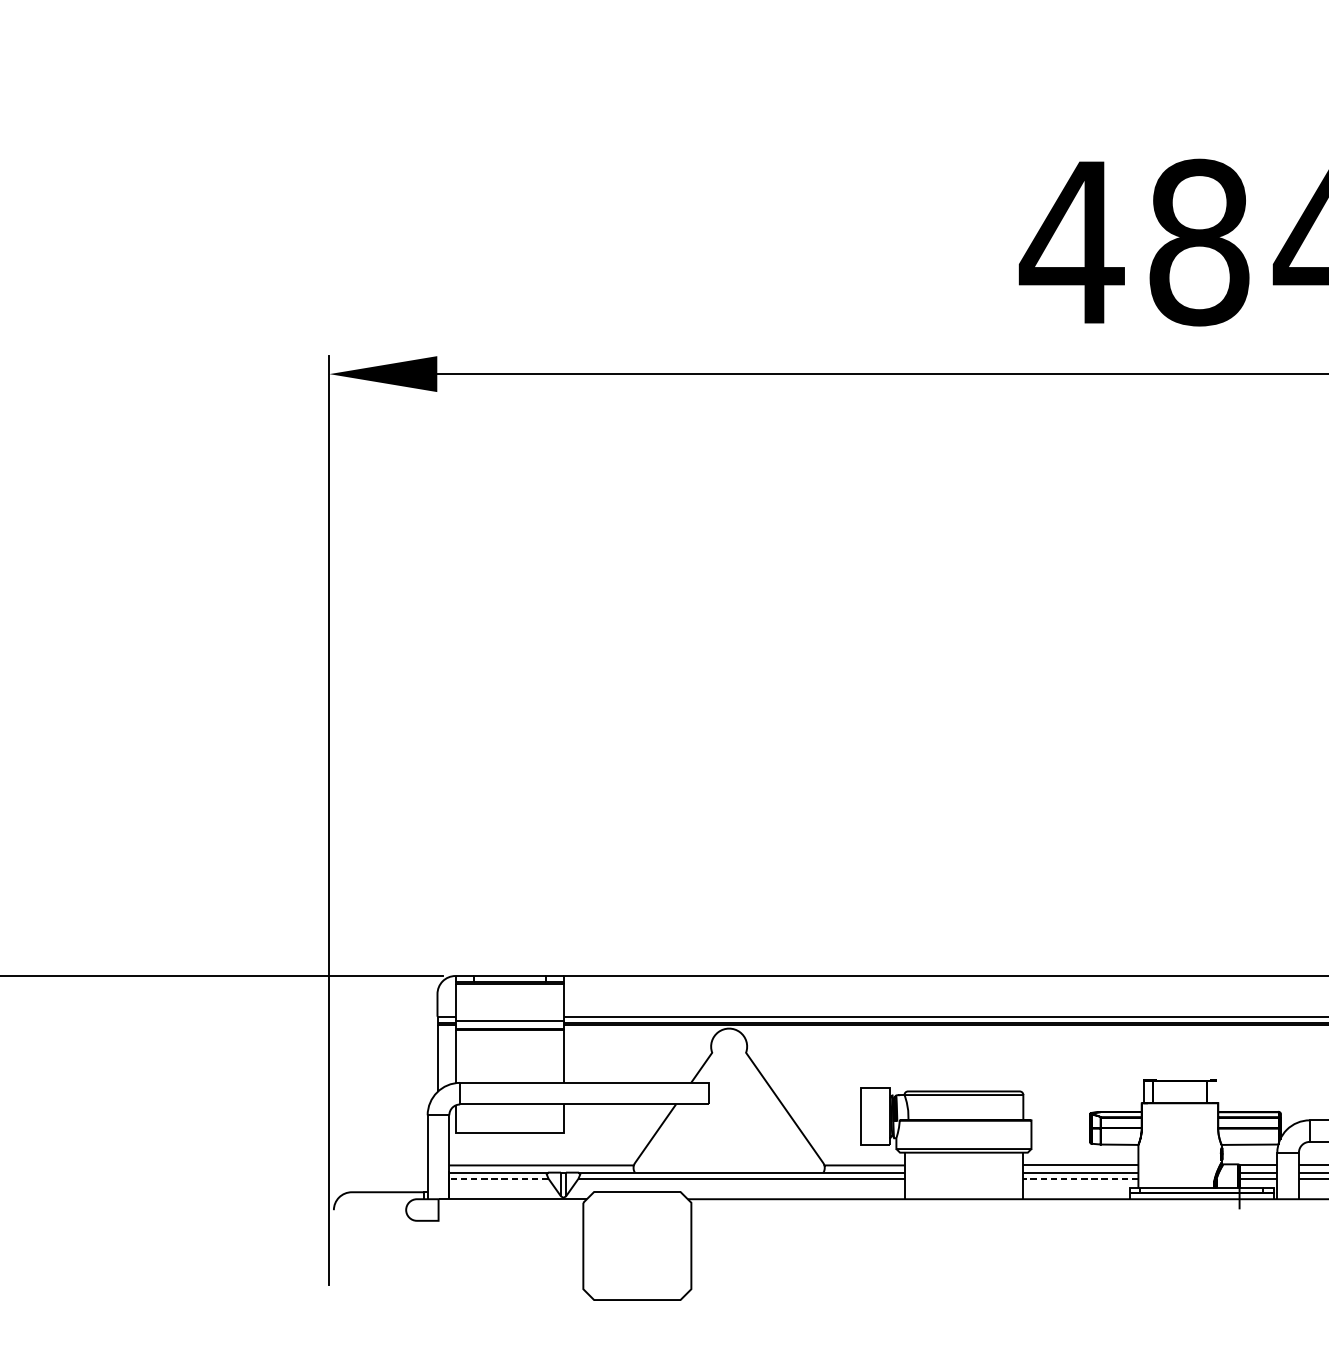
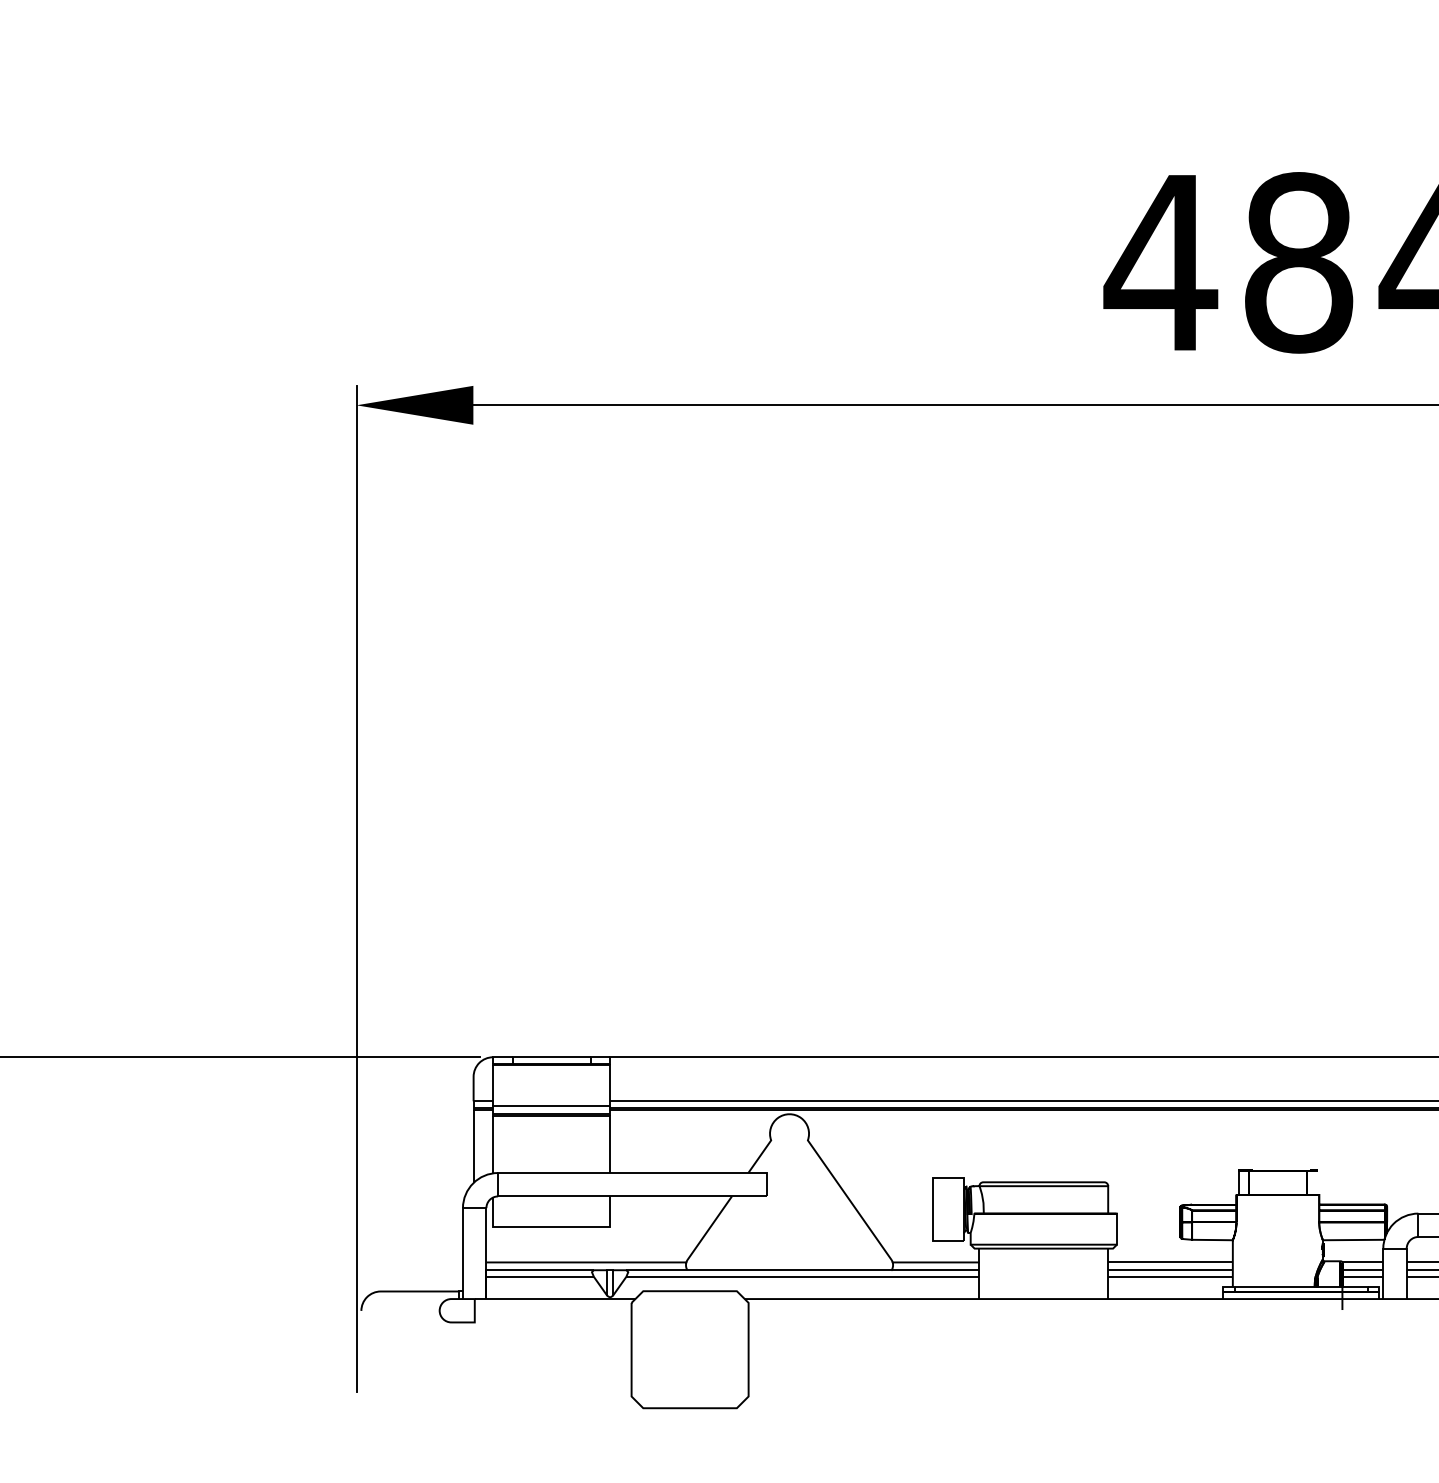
line: (499, 1178) -> (540, 1276), dashed -> solid
line: (1080, 1178) -> (1170, 1276), dashed -> solid

